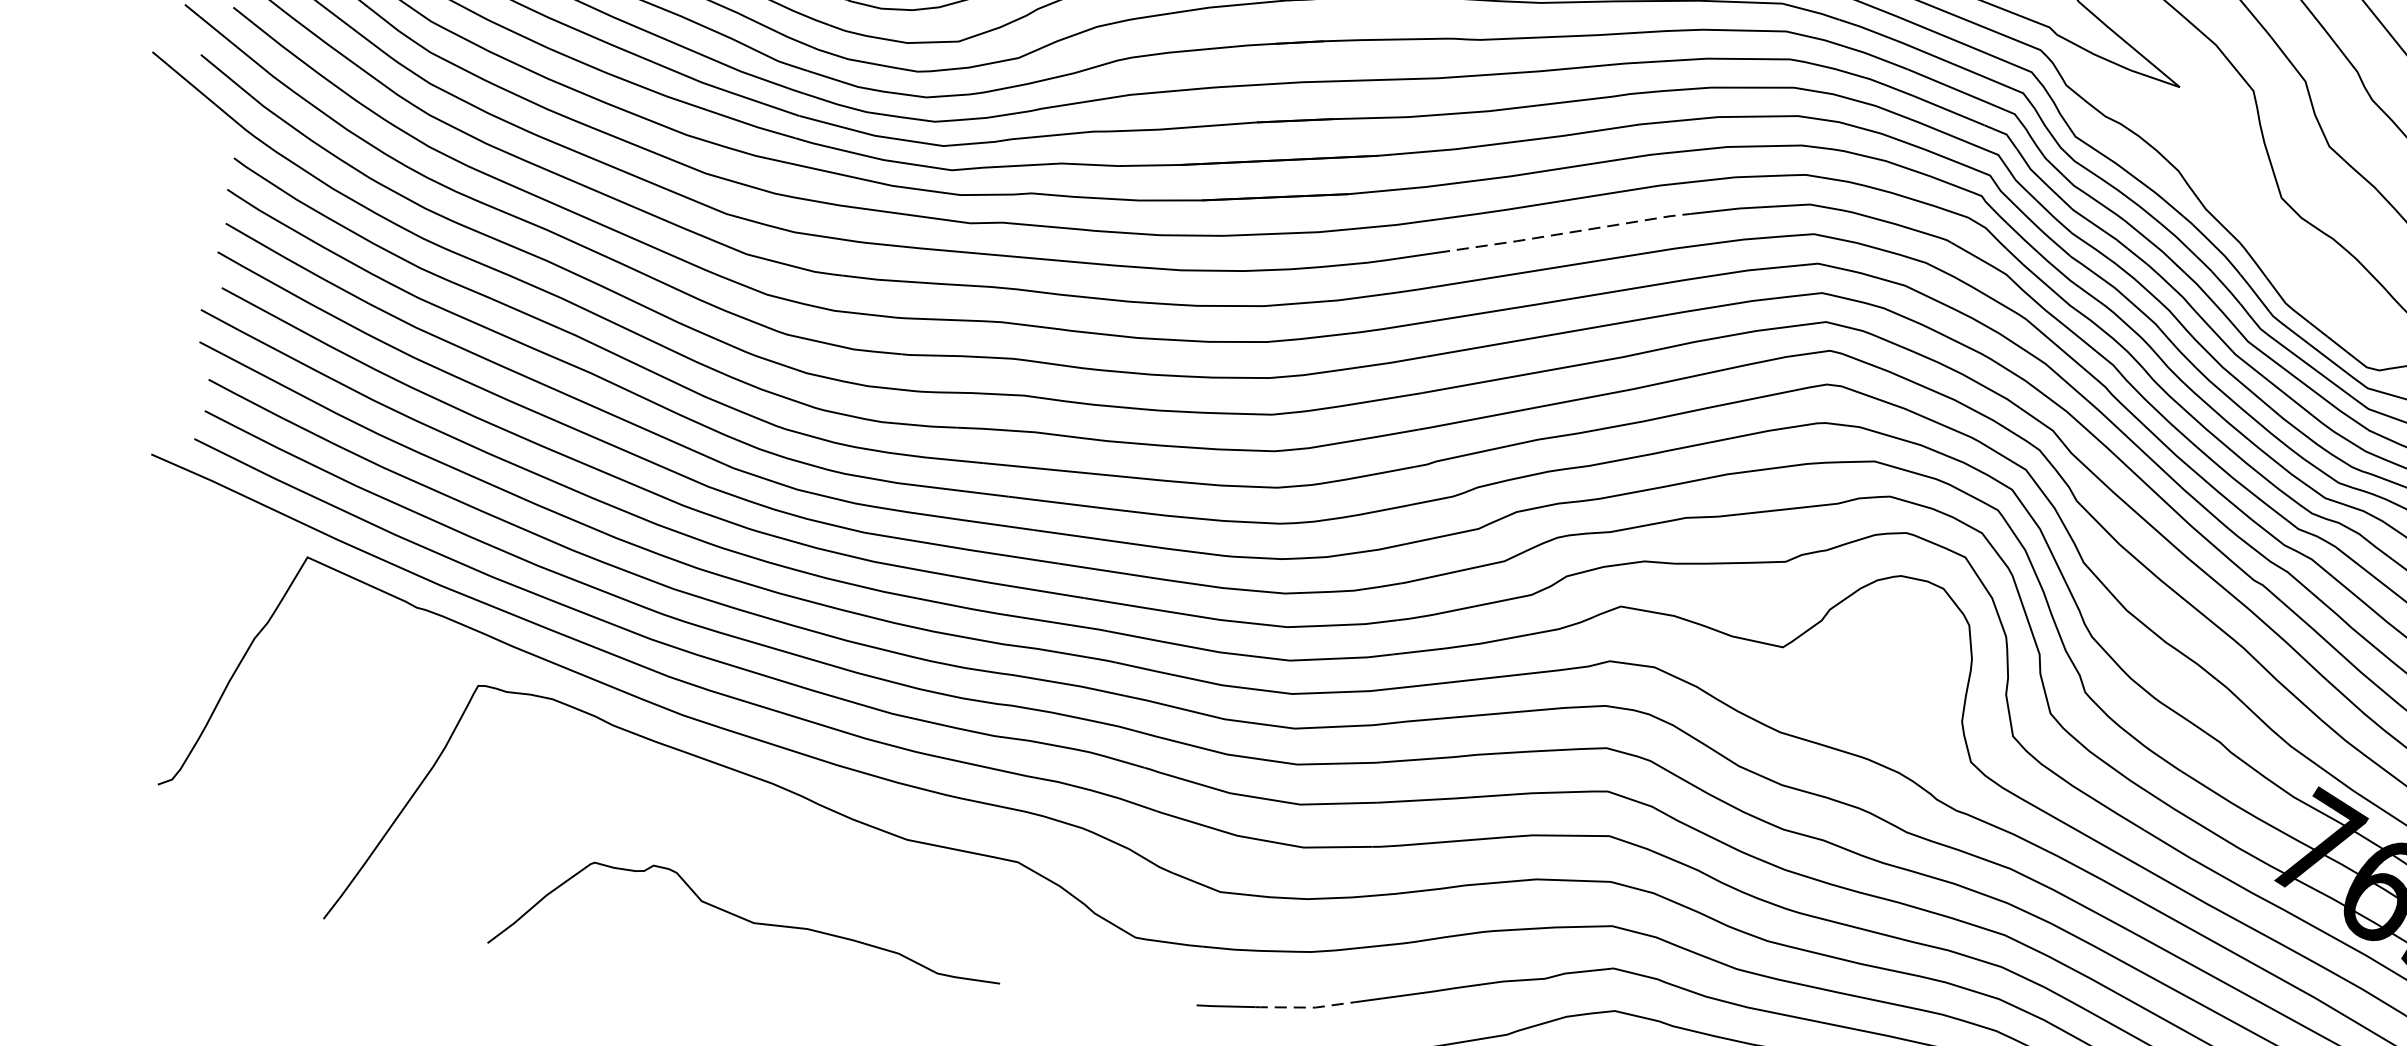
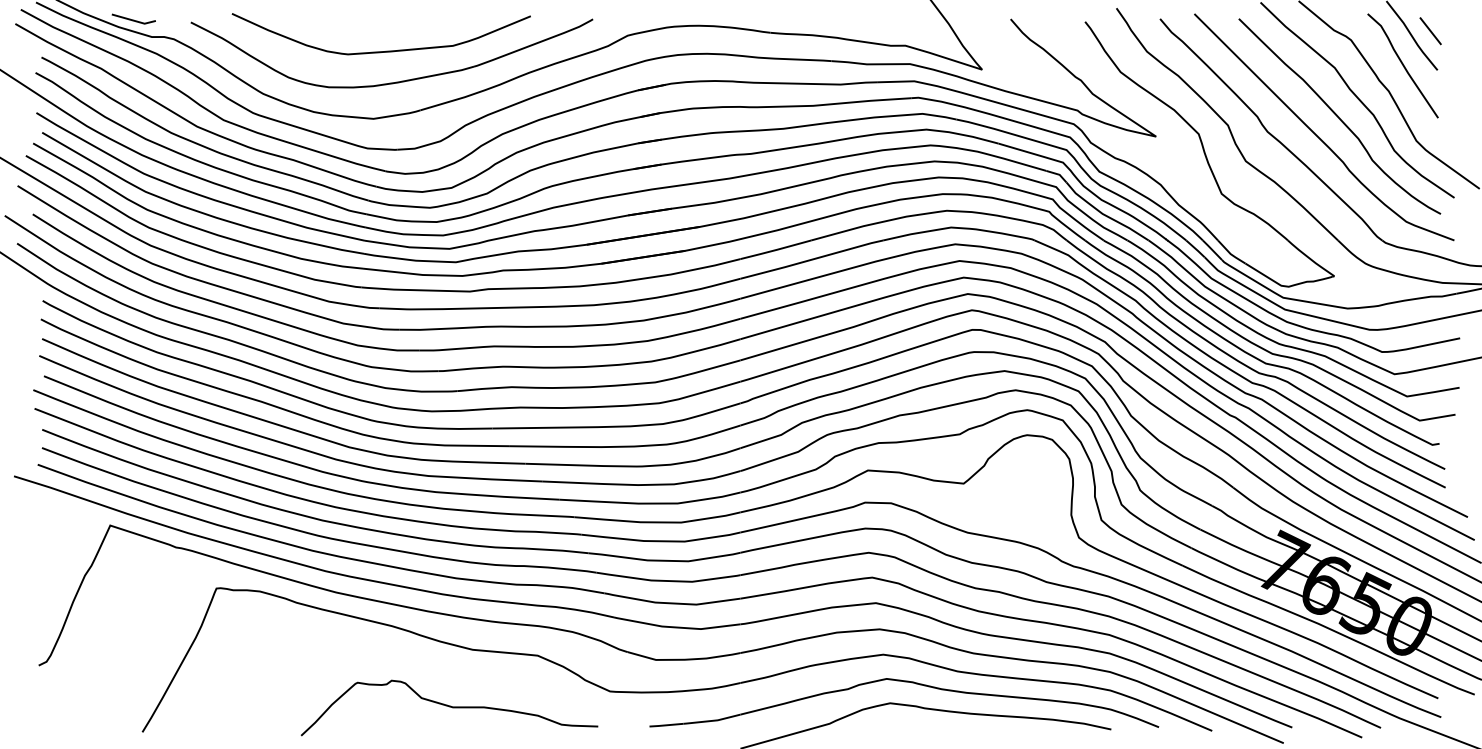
line: (1565, 233) -> (812, 259), dashed -> solid
curve: (747, 922) -> (449, 707), moved
line: (1306, 1006) -> (712, 720), dashed -> solid

